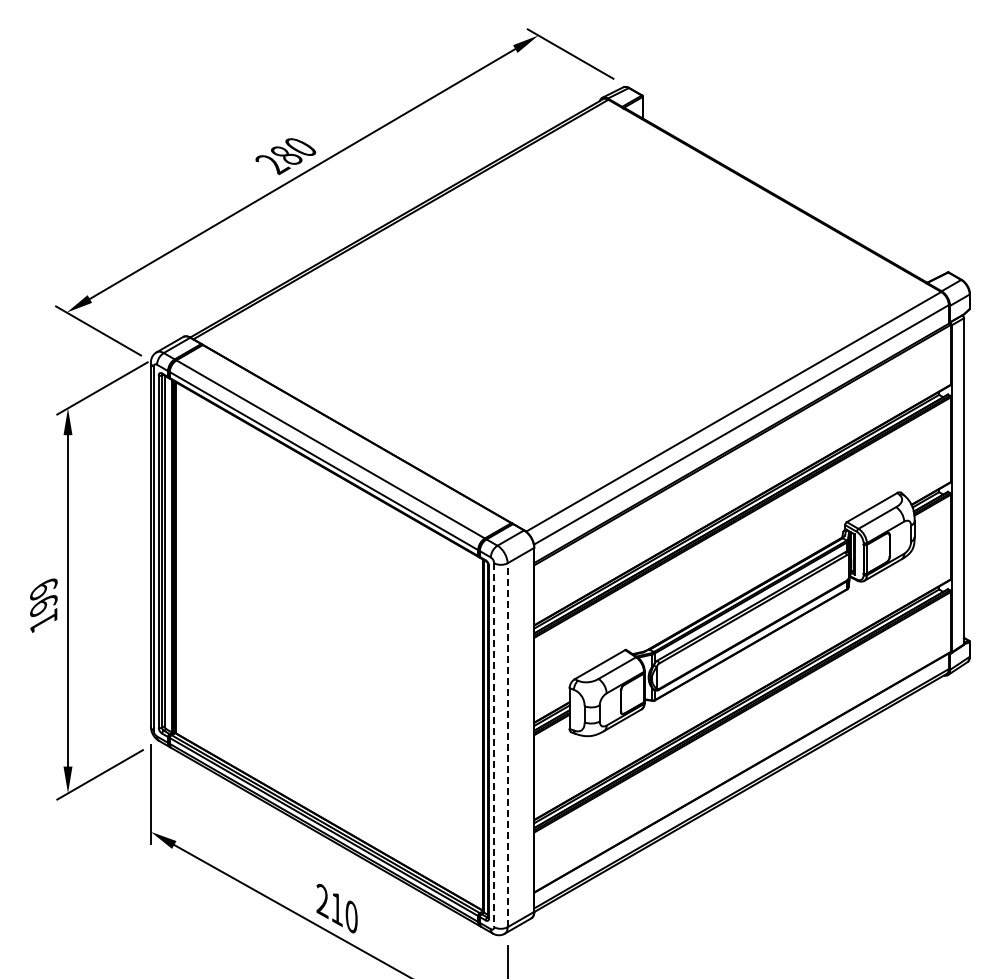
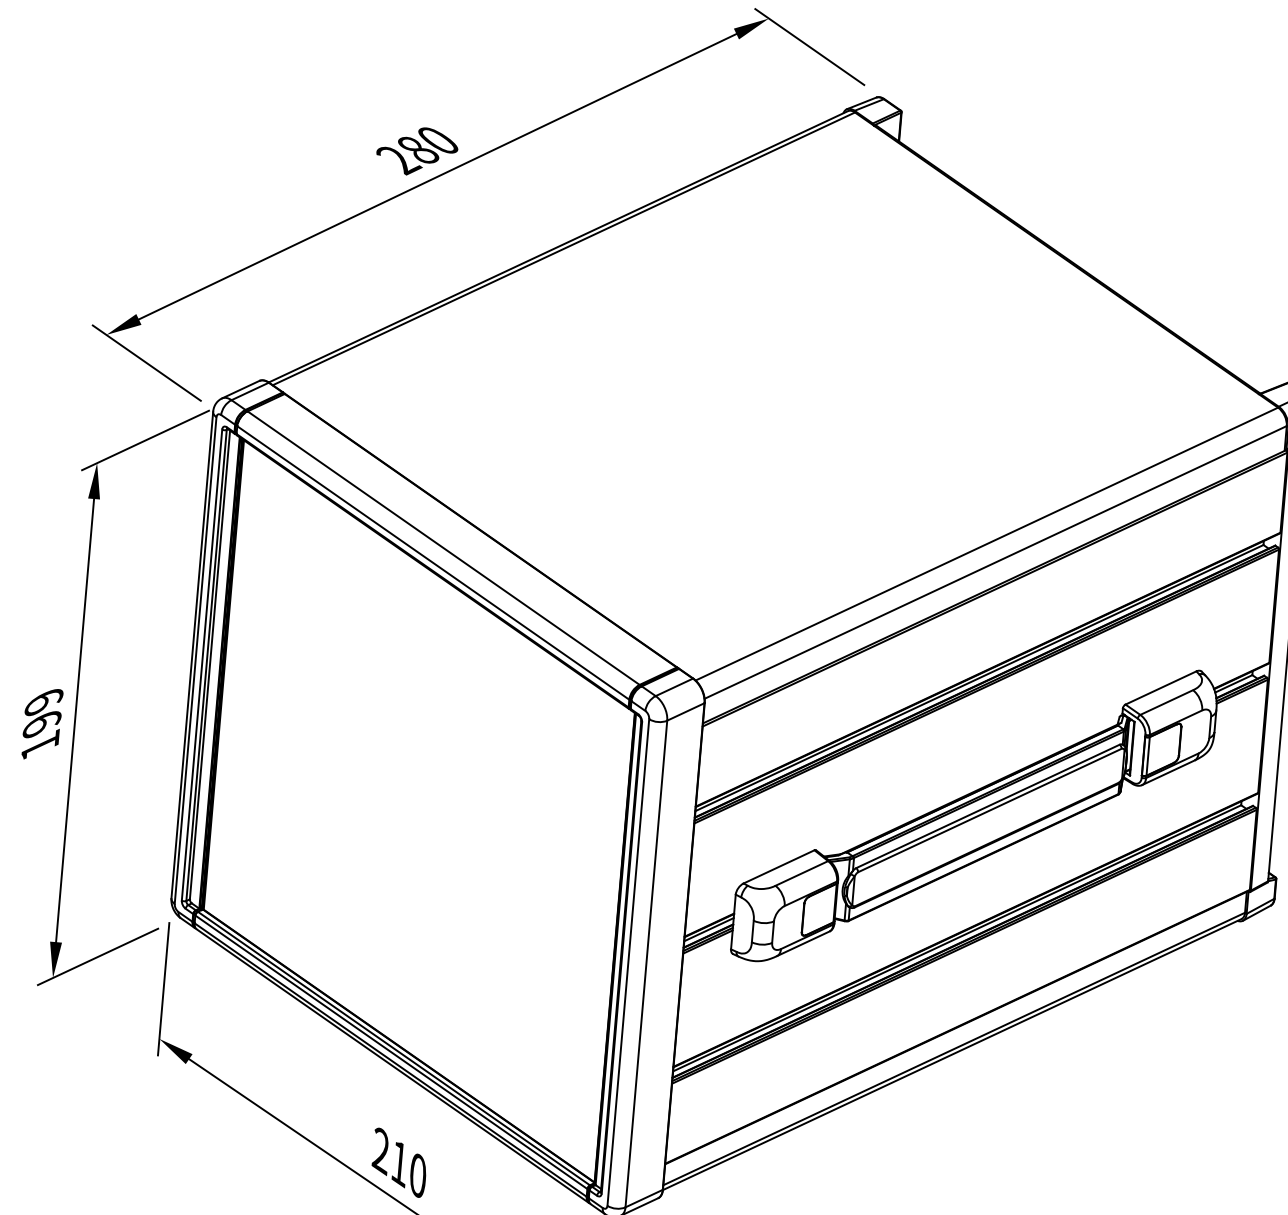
line: (494, 745) -> (628, 962), dashed -> solid
line: (507, 745) -> (646, 964), dashed -> solid

